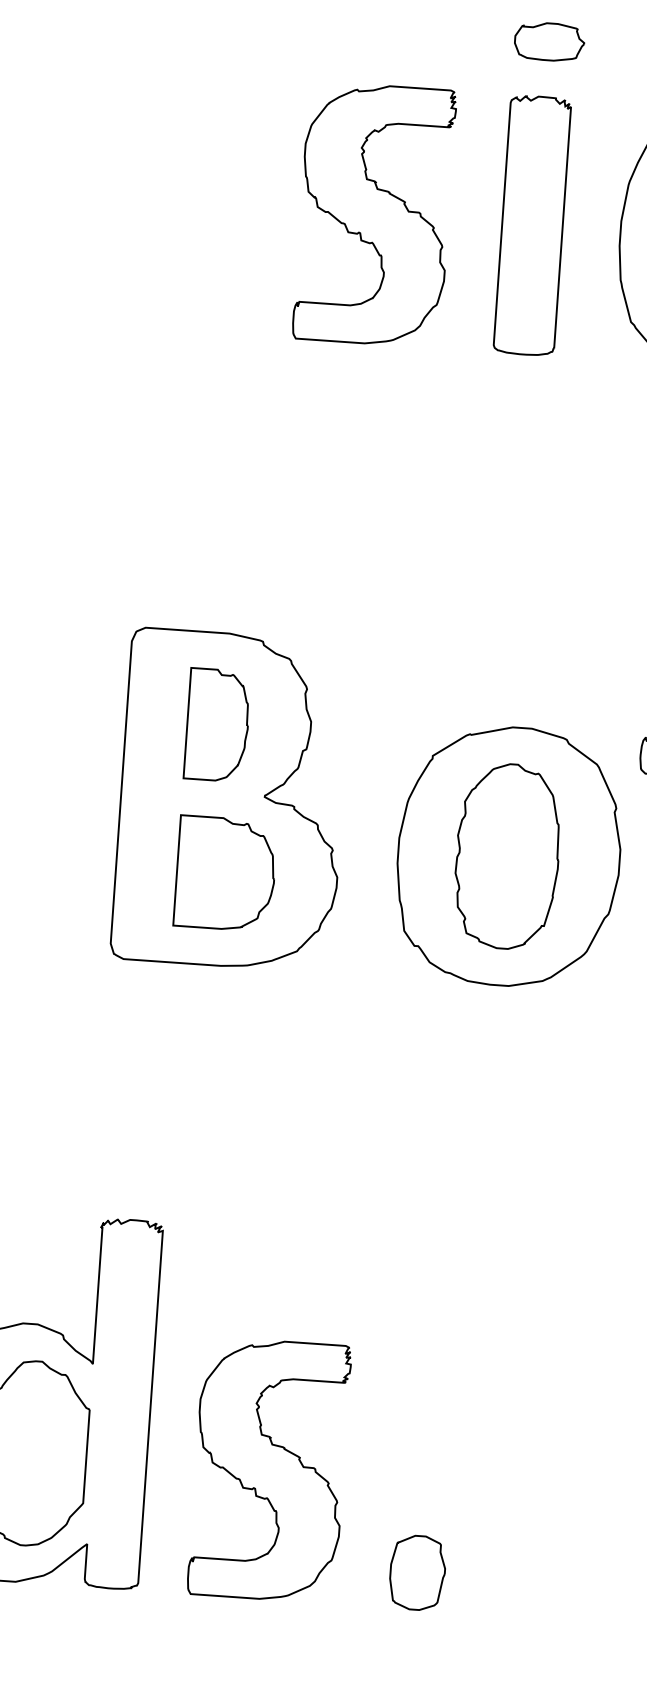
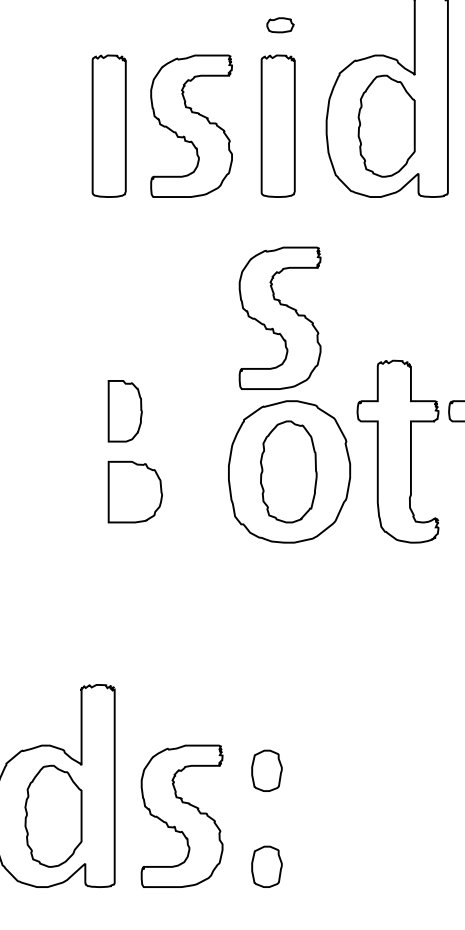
part: (549, 42) -> (280, 25), size x0.7
part: (223, 202) -> (108, 125), added
part: (510, 574) -> (279, 317), added
part: (231, 799) -> (135, 451), removed
part: (429, 1397) -> (266, 770), added

